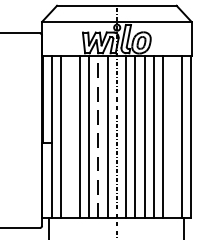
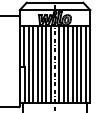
line: (98, 134) -> (46, 63), dashed -> solid
line: (71, 136) -> (33, 64), added
line: (172, 136) -> (81, 64), added

